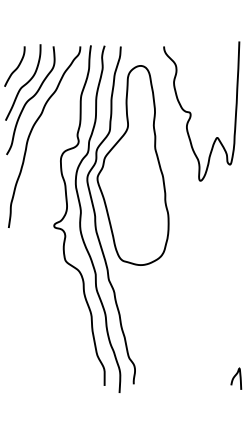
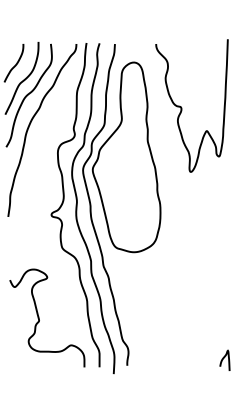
curve: (41, 333) -> (39, 317), added

